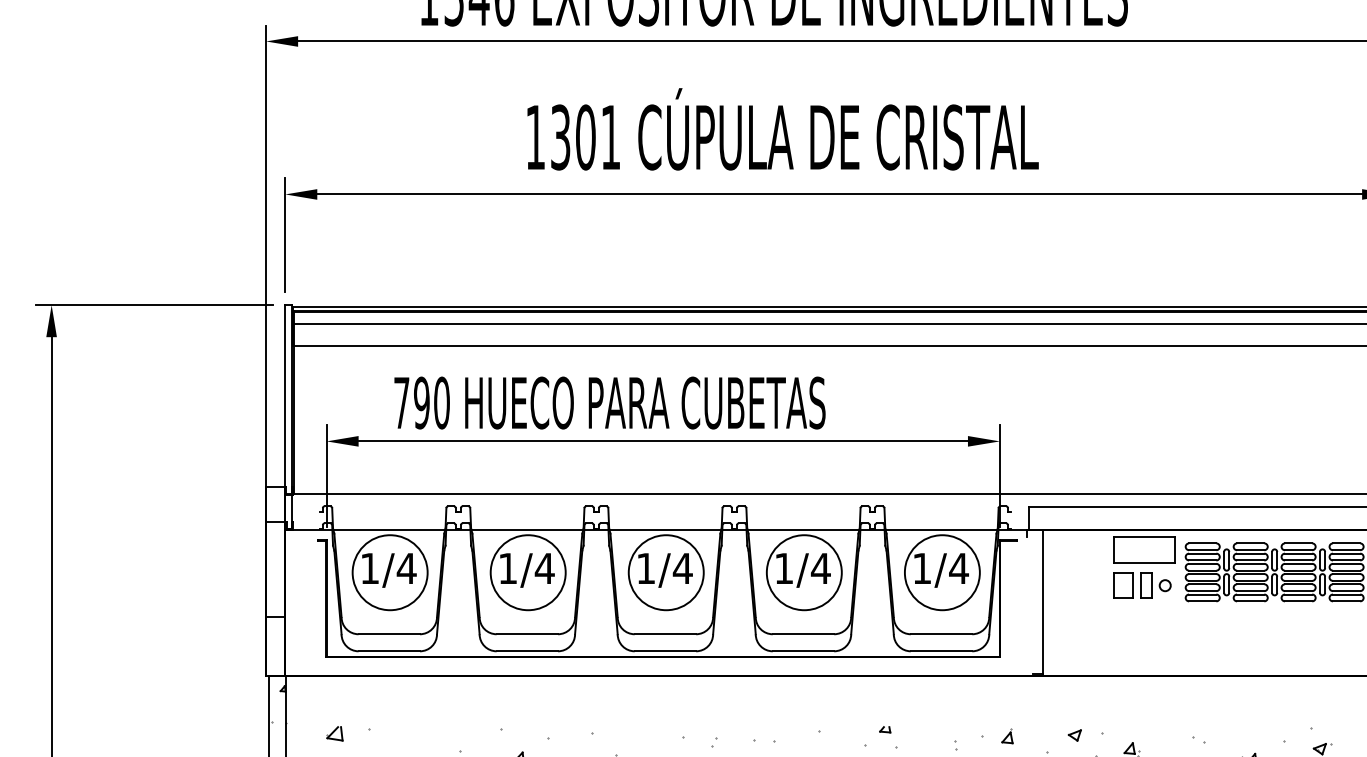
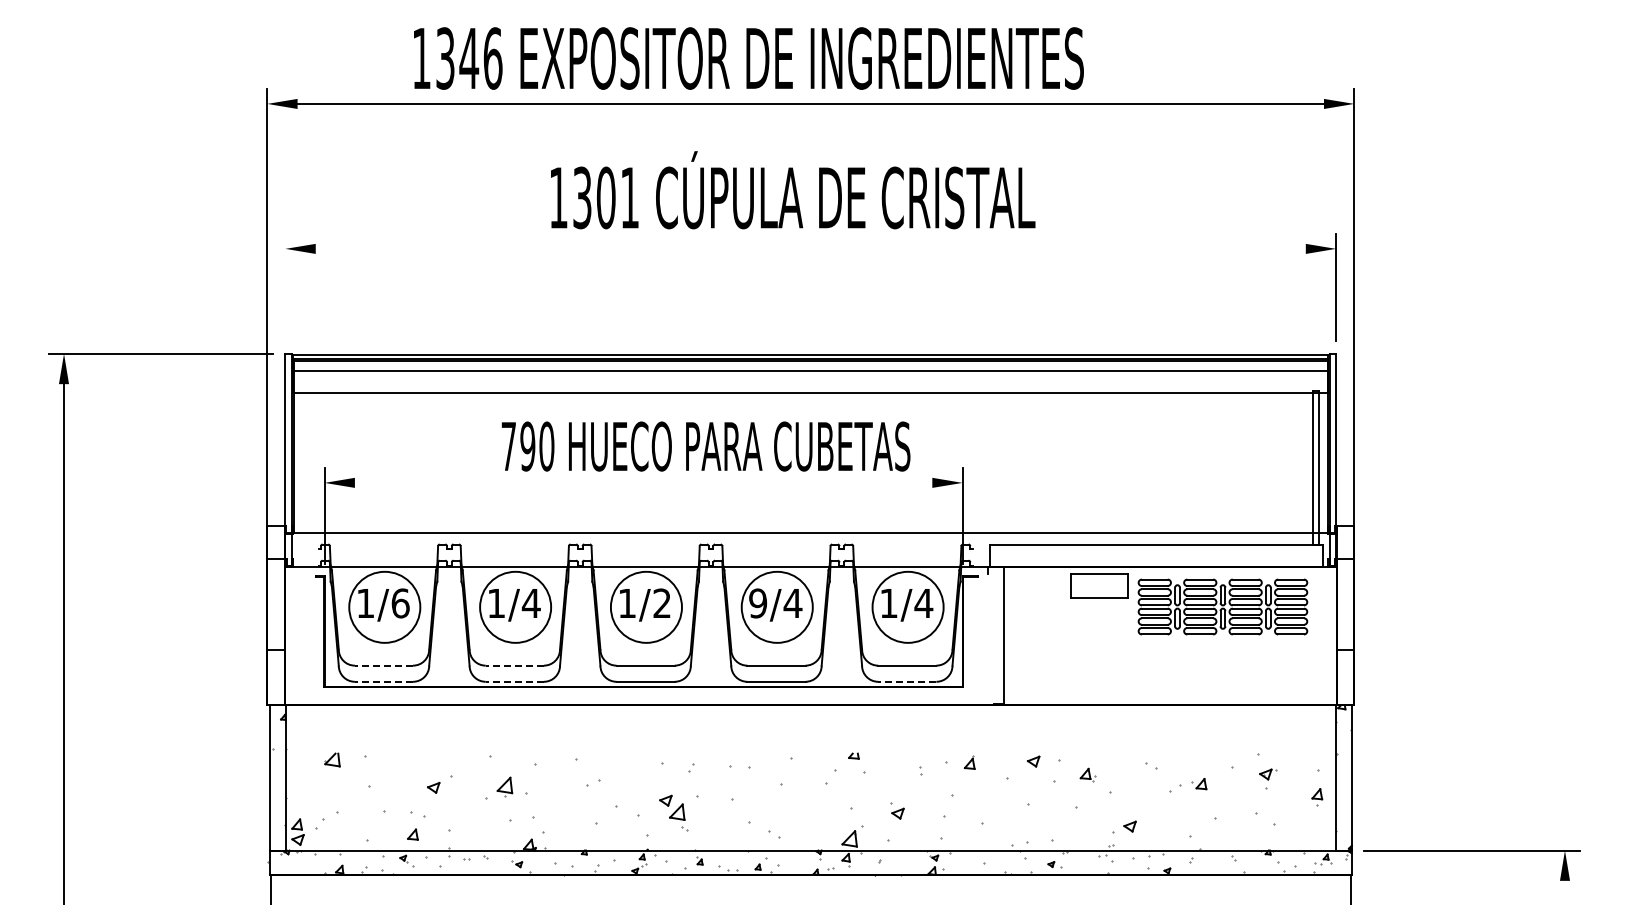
text: (783, 129) -> (793, 190), moved
line: (839, 194) -> (810, 248), removed
line: (285, 235) -> (285, 287), removed
text: (609, 402) -> (705, 446), moved
line: (663, 440) -> (643, 482), removed
text: (682, 567) -> (661, 602), 1/4 -> 1/2
text: (406, 568) -> (400, 603), 1/4 -> 1/6
text: (784, 568) -> (758, 603), 1/4 -> 9/4
part: (1142, 585) -> (1097, 619), removed
line: (388, 634) -> (383, 665), solid -> dashed
line: (527, 634) -> (514, 665), solid -> dashed
line: (388, 650) -> (383, 681), solid -> dashed
line: (527, 650) -> (514, 681), solid -> dashed
line: (940, 650) -> (906, 681), solid -> dashed

